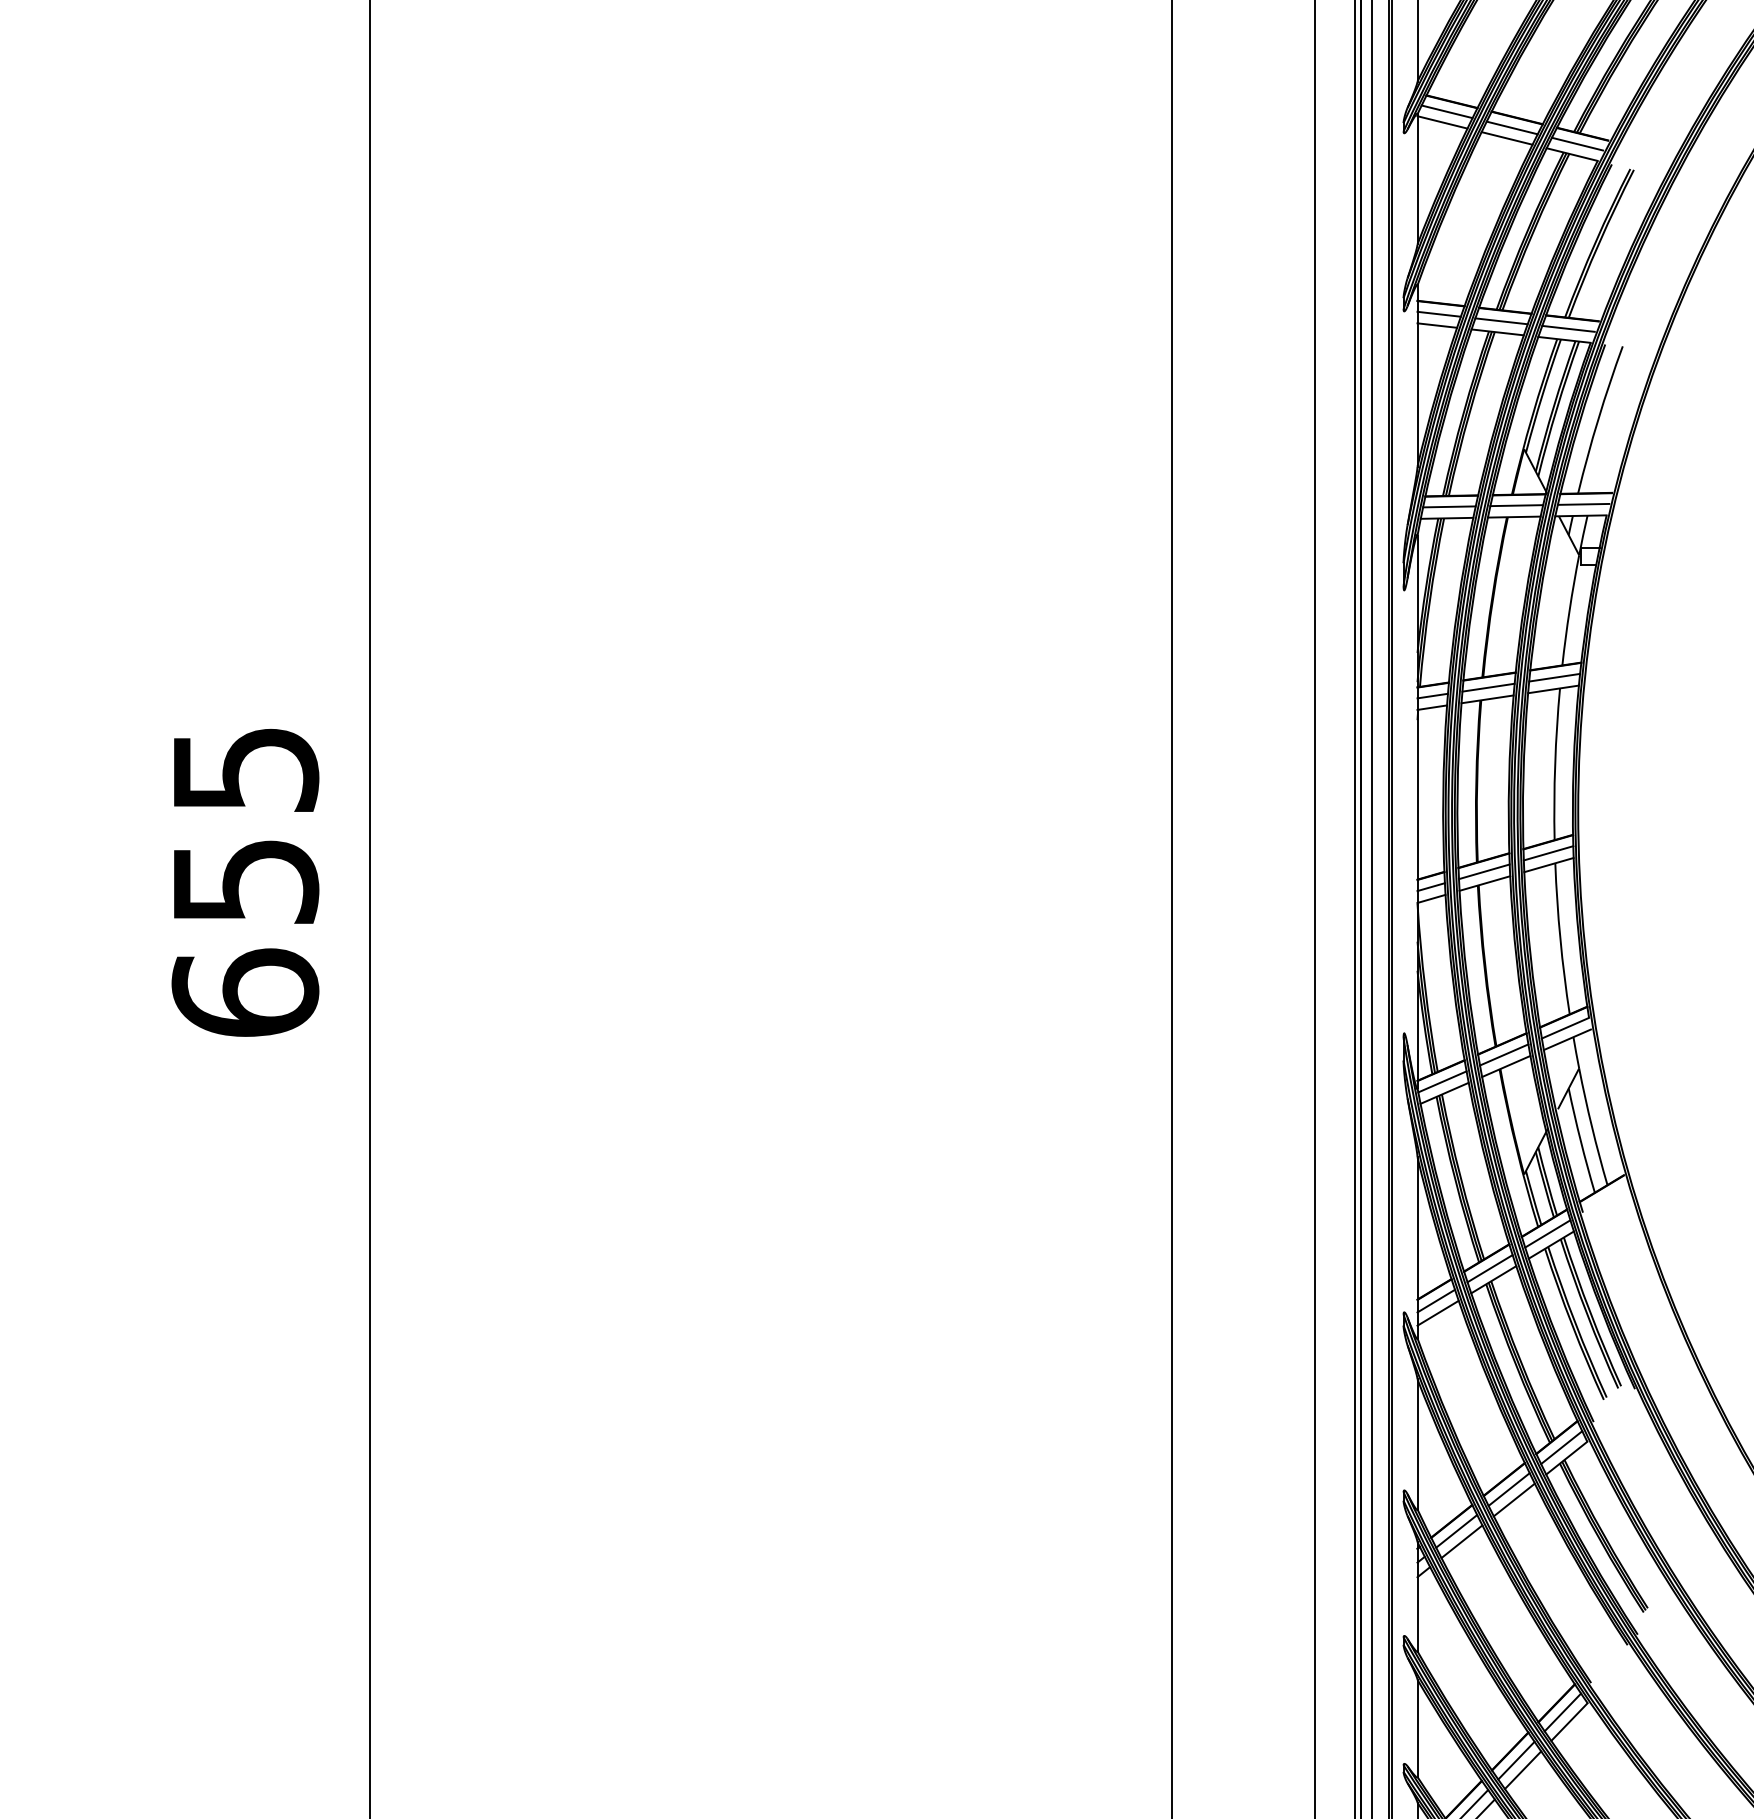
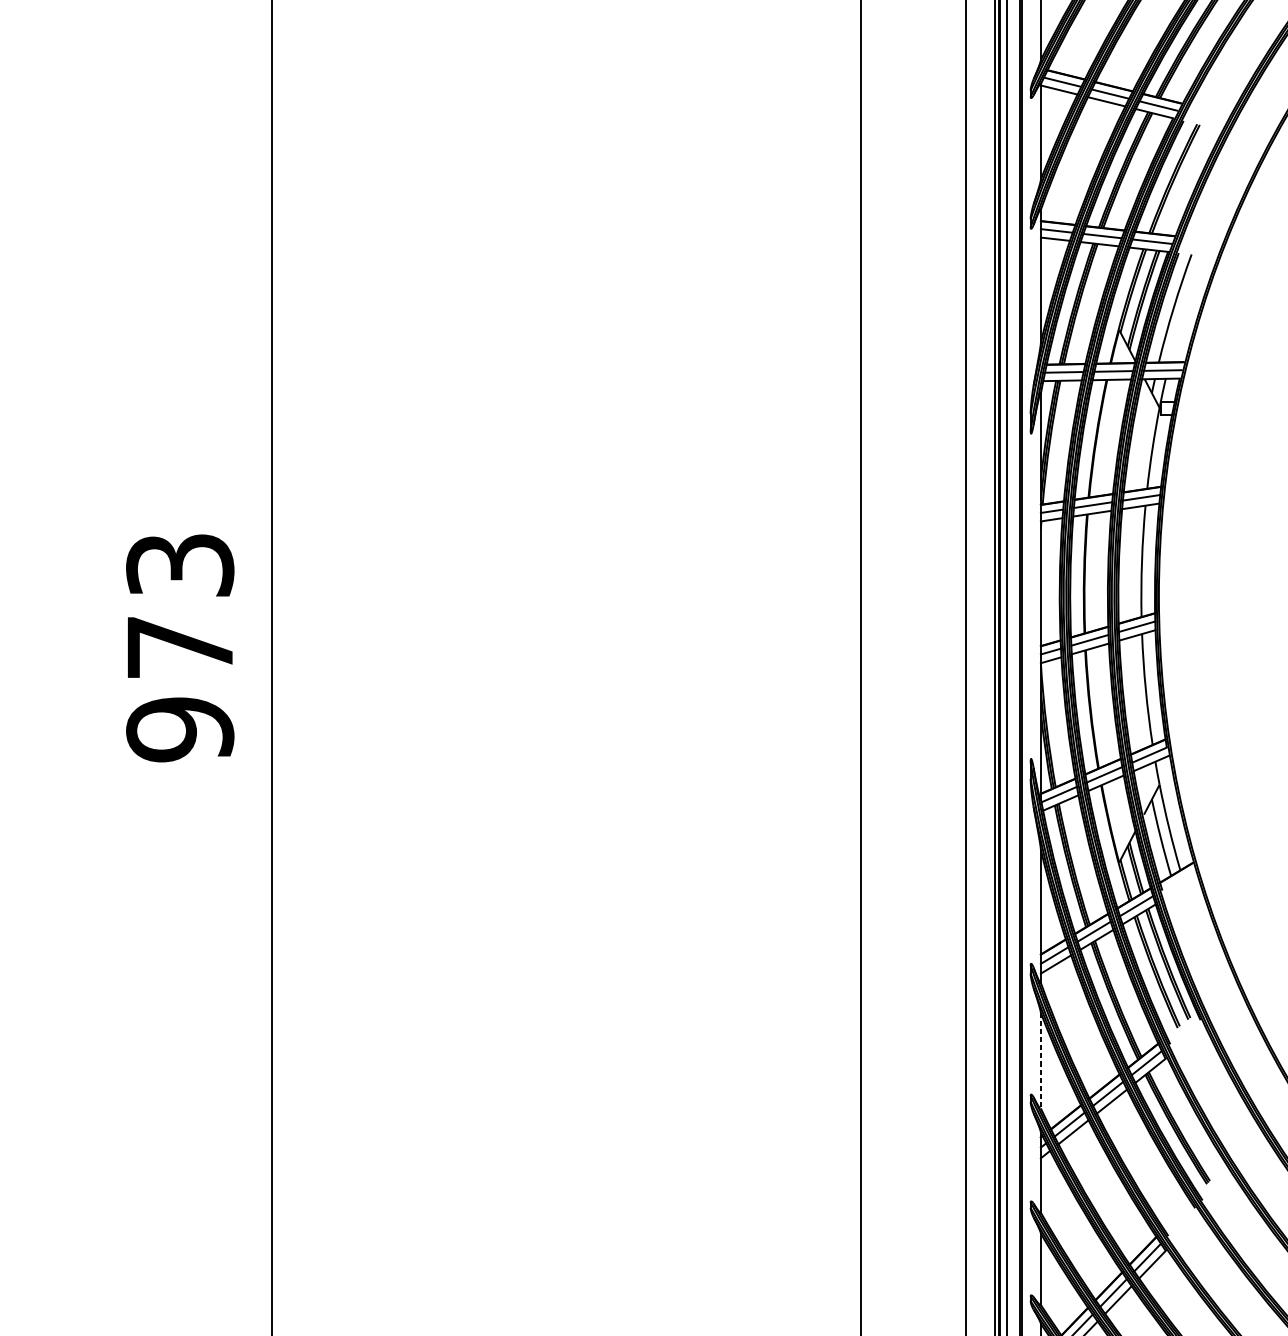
text: (245, 882) -> (180, 648), 655 -> 973
line: (1417, 1444) -> (1040, 1060), solid -> dashed

